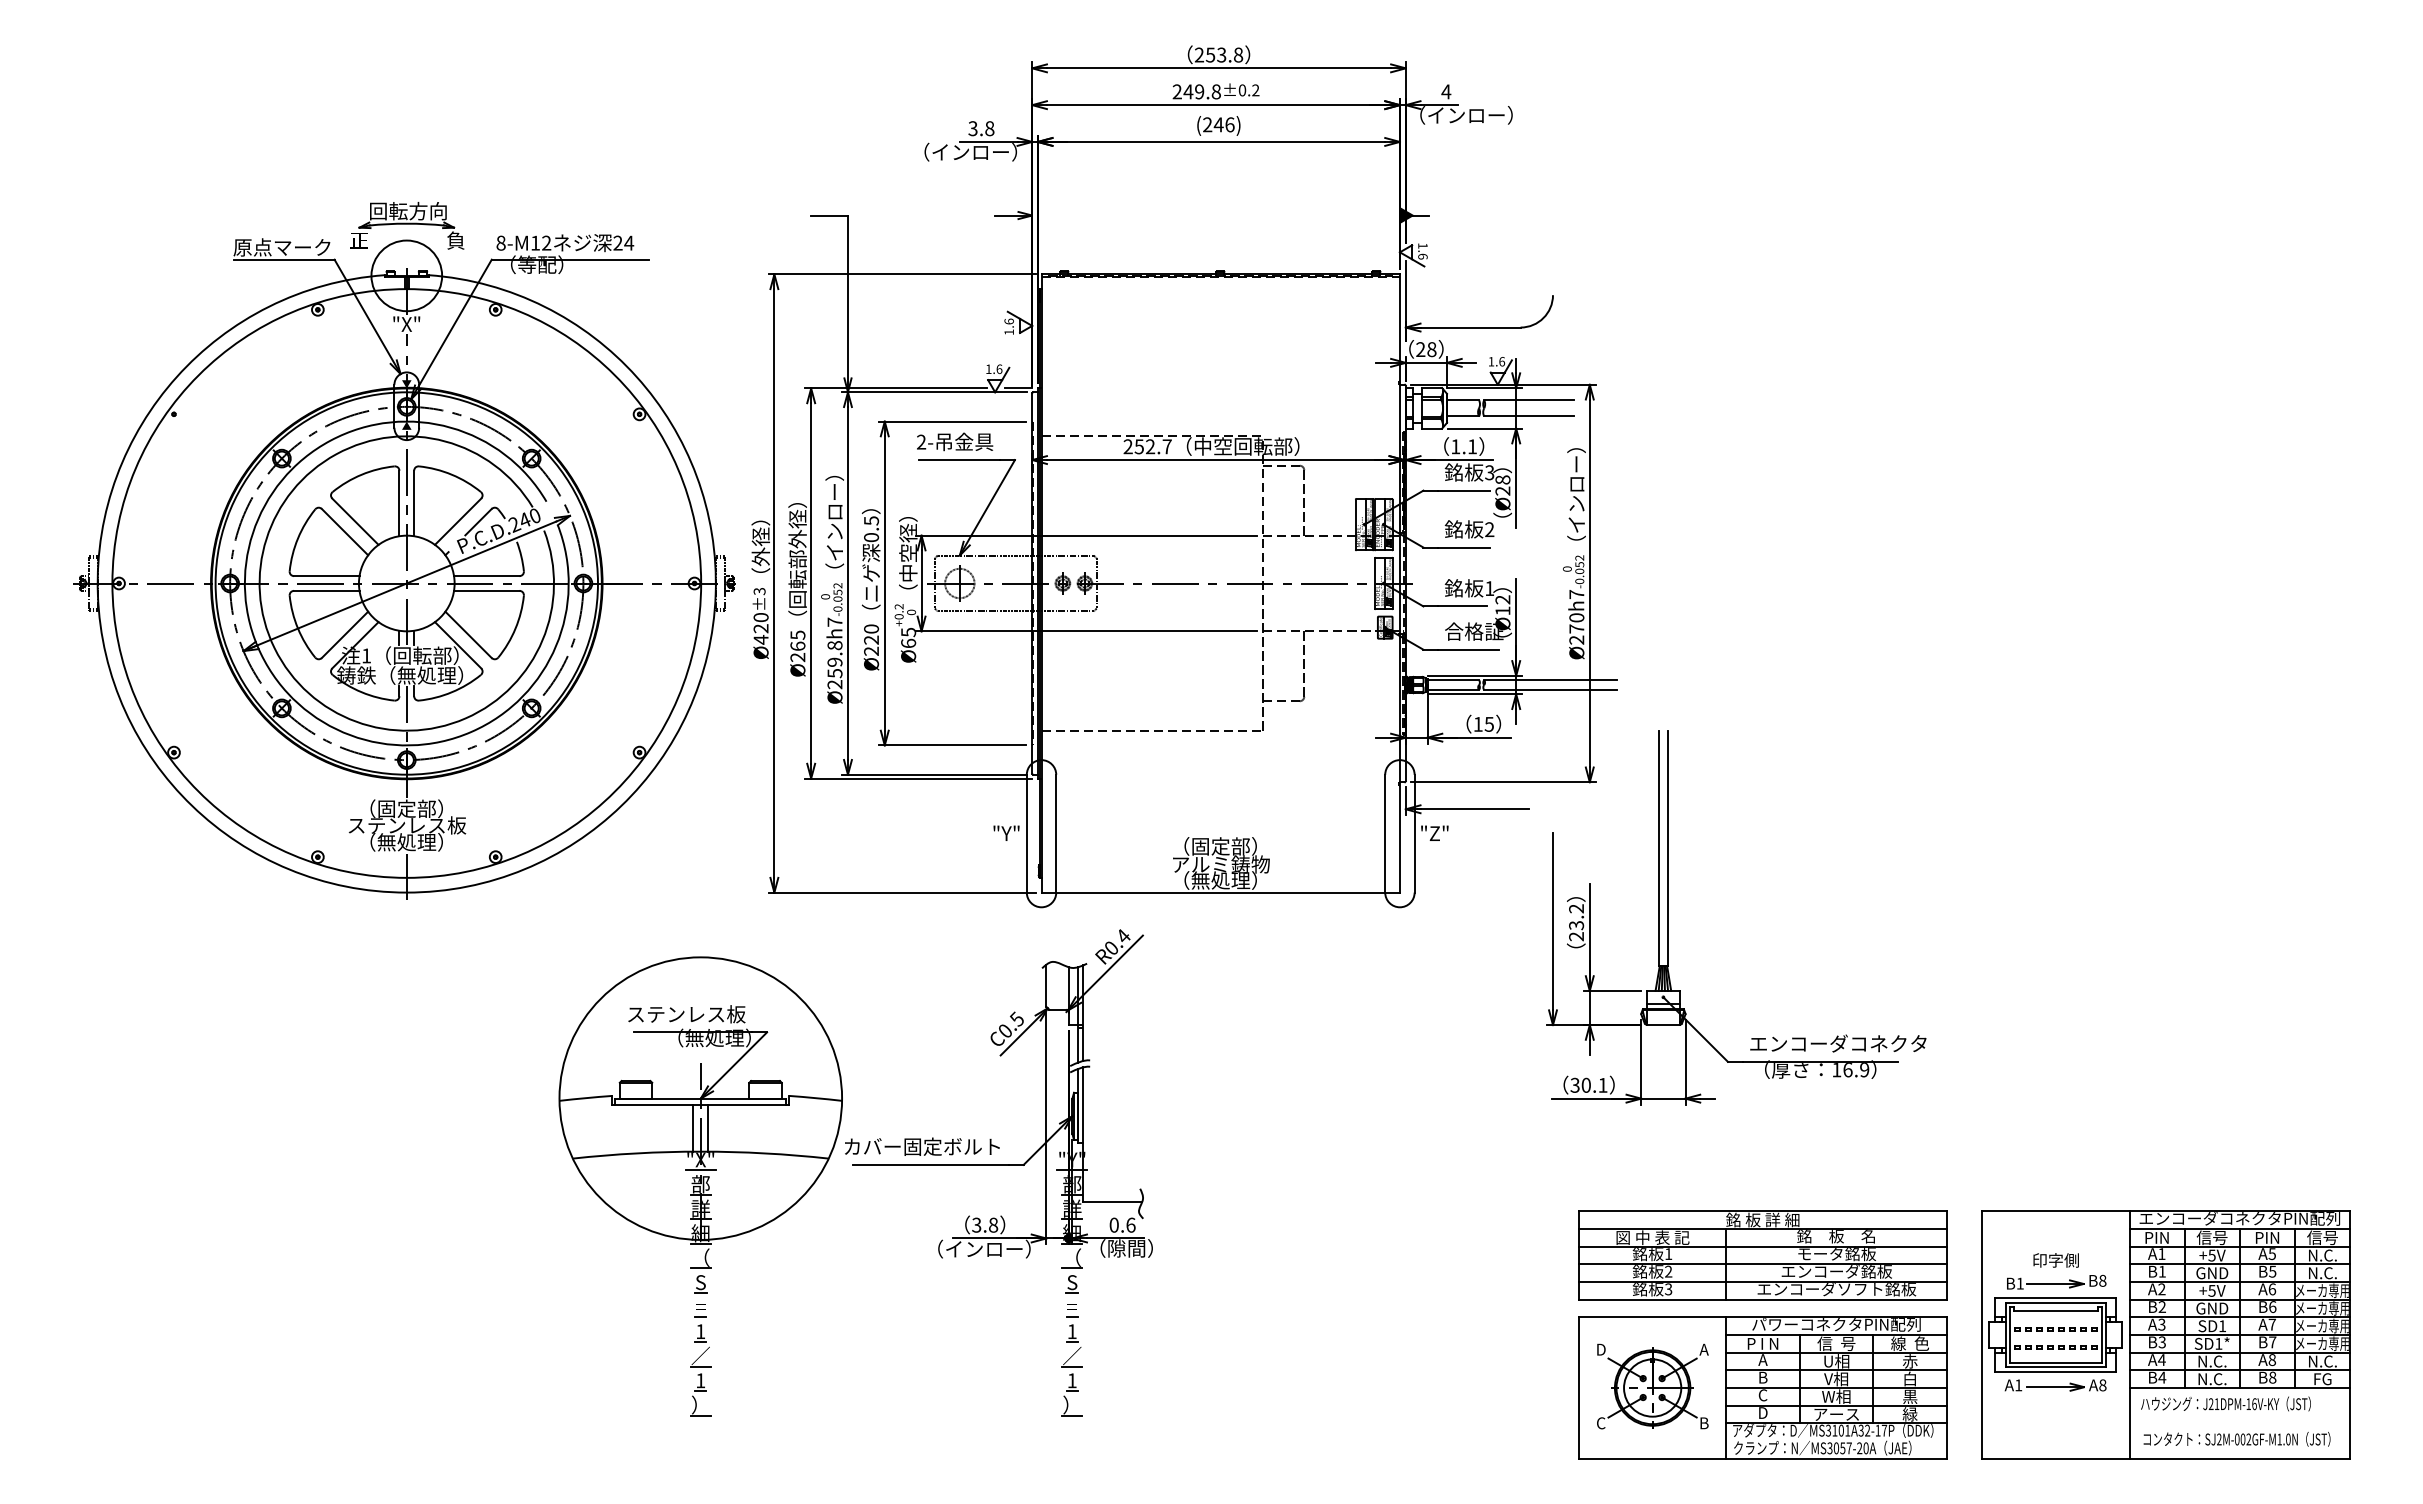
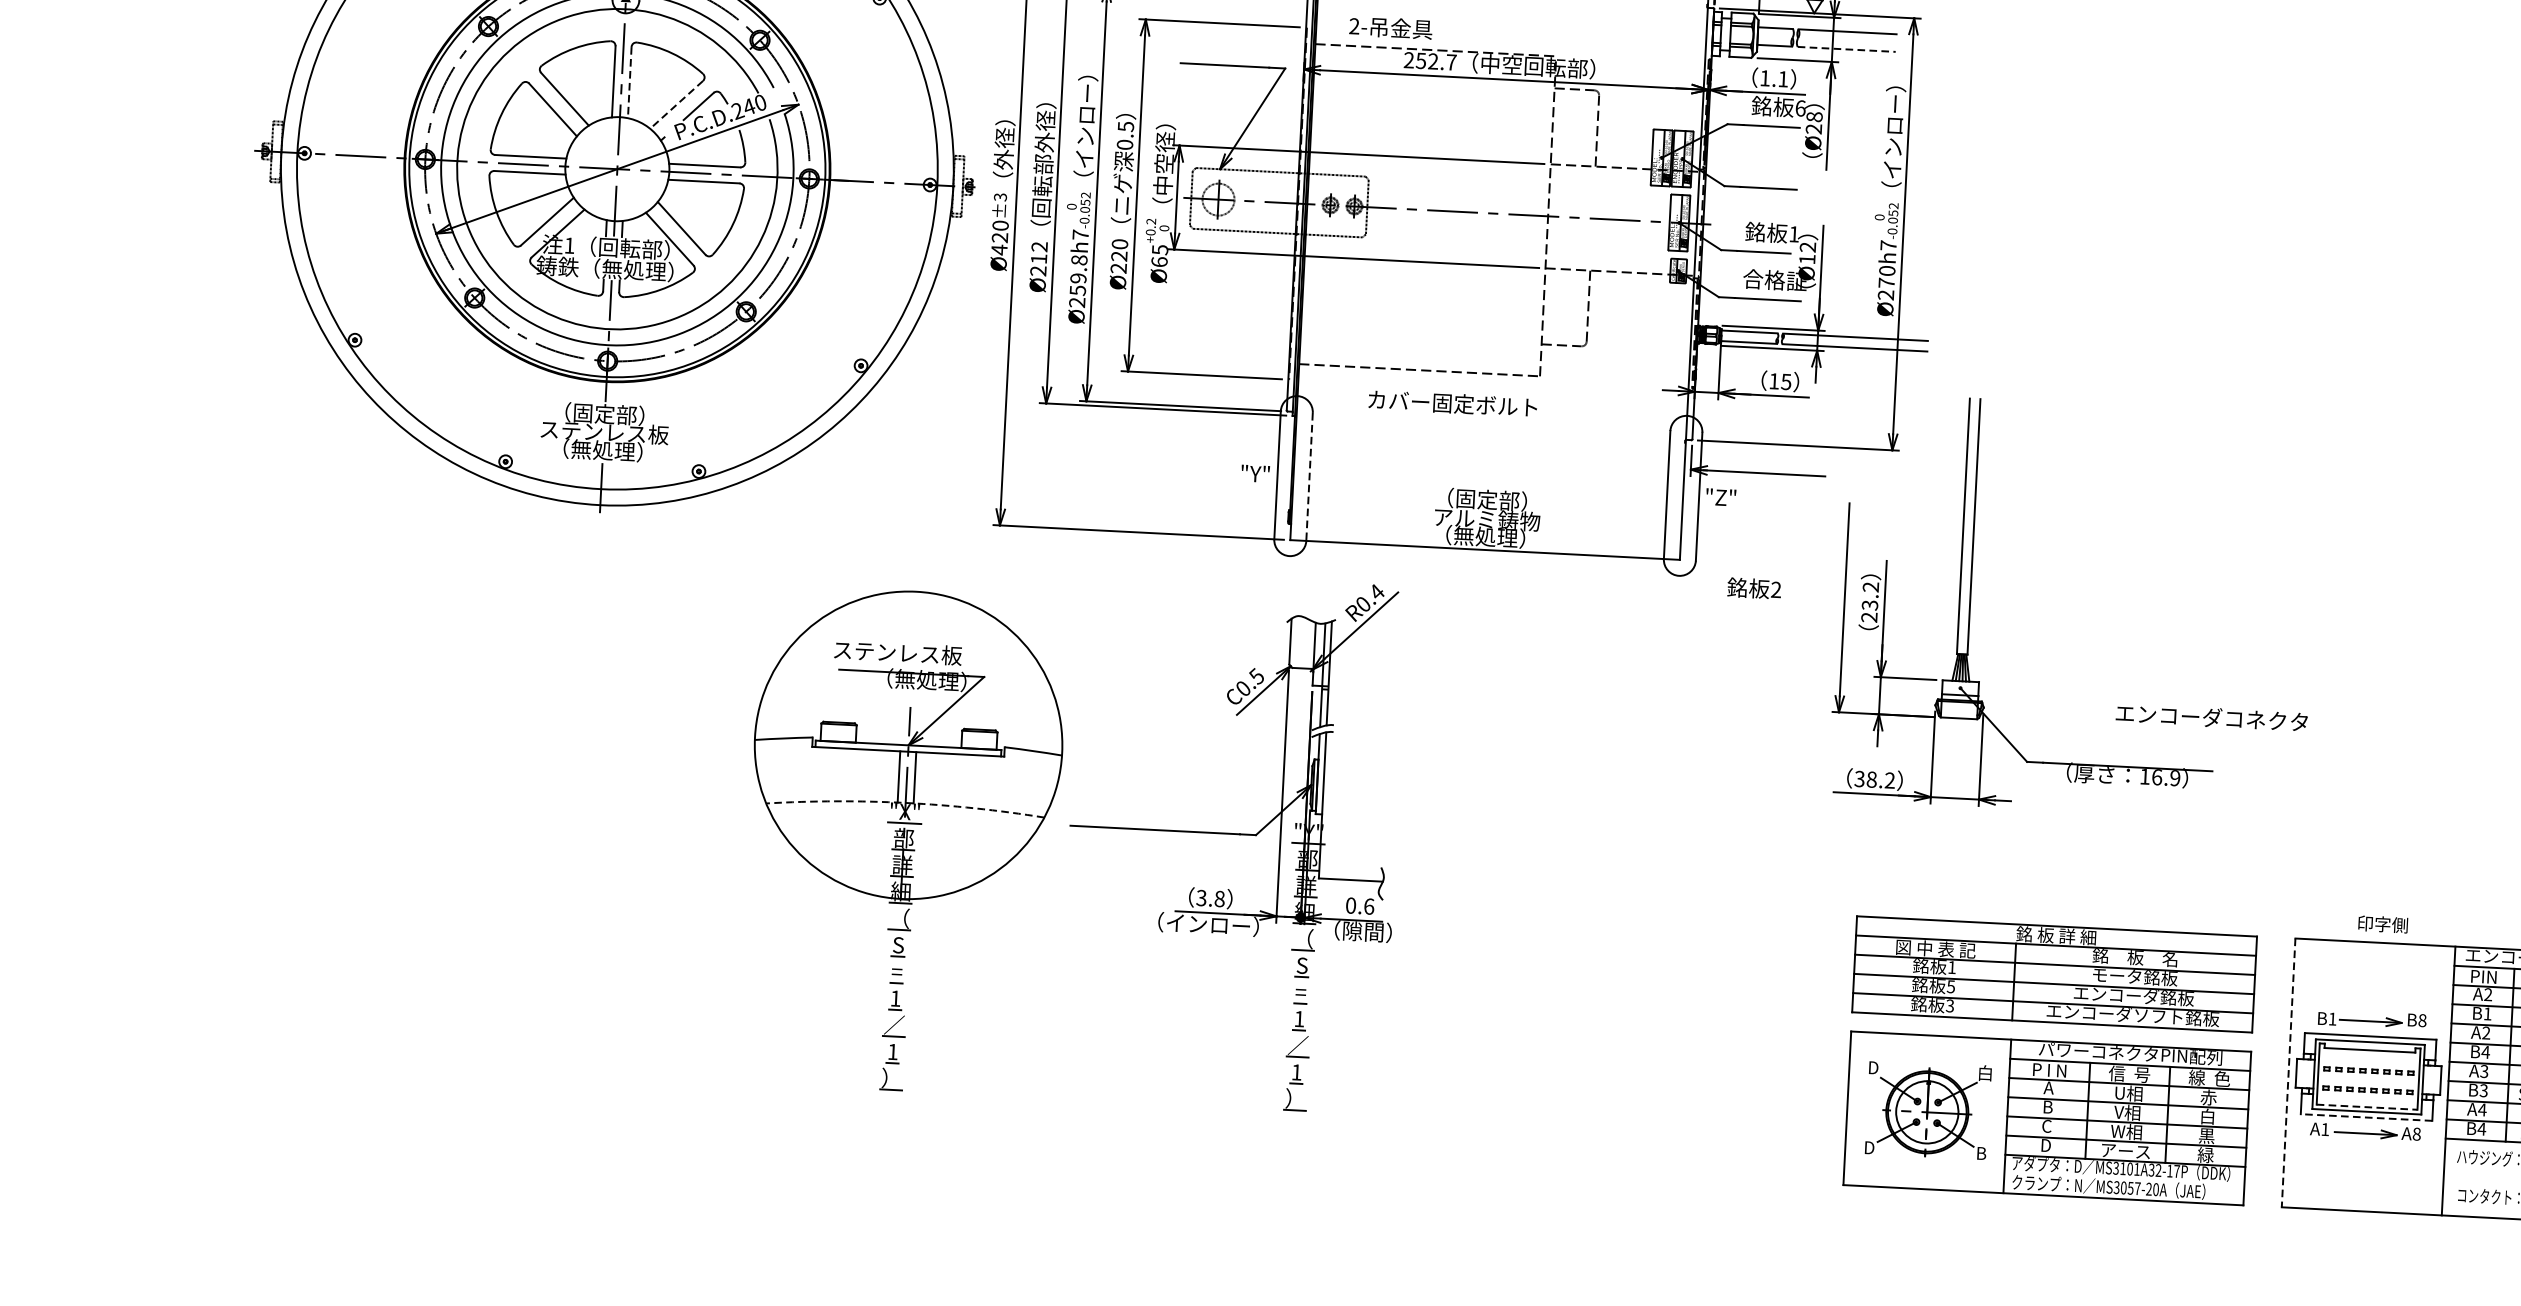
line: (1529, 416) -> (1846, 49), solid -> dashed
text: (955, 441) -> (1391, 27), moved
text: (1489, 472) -> (1800, 108), 3 -> 6
line: (414, 503) -> (630, 82), solid -> dashed
line: (458, 521) -> (676, 104), solid -> dashed
text: (1469, 529) -> (1754, 588), moved
text: (797, 640) -> (1038, 252), Ø265 -> Ø212
line: (1056, 833) -> (1309, 476), solid -> dashed
text: (1838, 1043) -> (2211, 717), moved
text: (1594, 1084) -> (1880, 779), 30.1 -> 38.2
text: (922, 1146) -> (1453, 403), moved
arc: (700, 1151) -> (905, 802), solid -> dashed
text: (2161, 1253) -> (2487, 994), A1 -> A2
text: (2055, 1260) -> (2382, 924), moved
text: (1668, 1271) -> (1950, 986), 2 -> 5
text: (2162, 1306) -> (2486, 1051), B2 -> B4
line: (1982, 1335) -> (2288, 1073), solid -> dashed
text: (1703, 1349) -> (1984, 1073), A -> 白
line: (2056, 1362) -> (2367, 1106), solid -> dashed
line: (2055, 1372) -> (2366, 1117), solid -> dashed
text: (1601, 1423) -> (1869, 1148), C -> D

